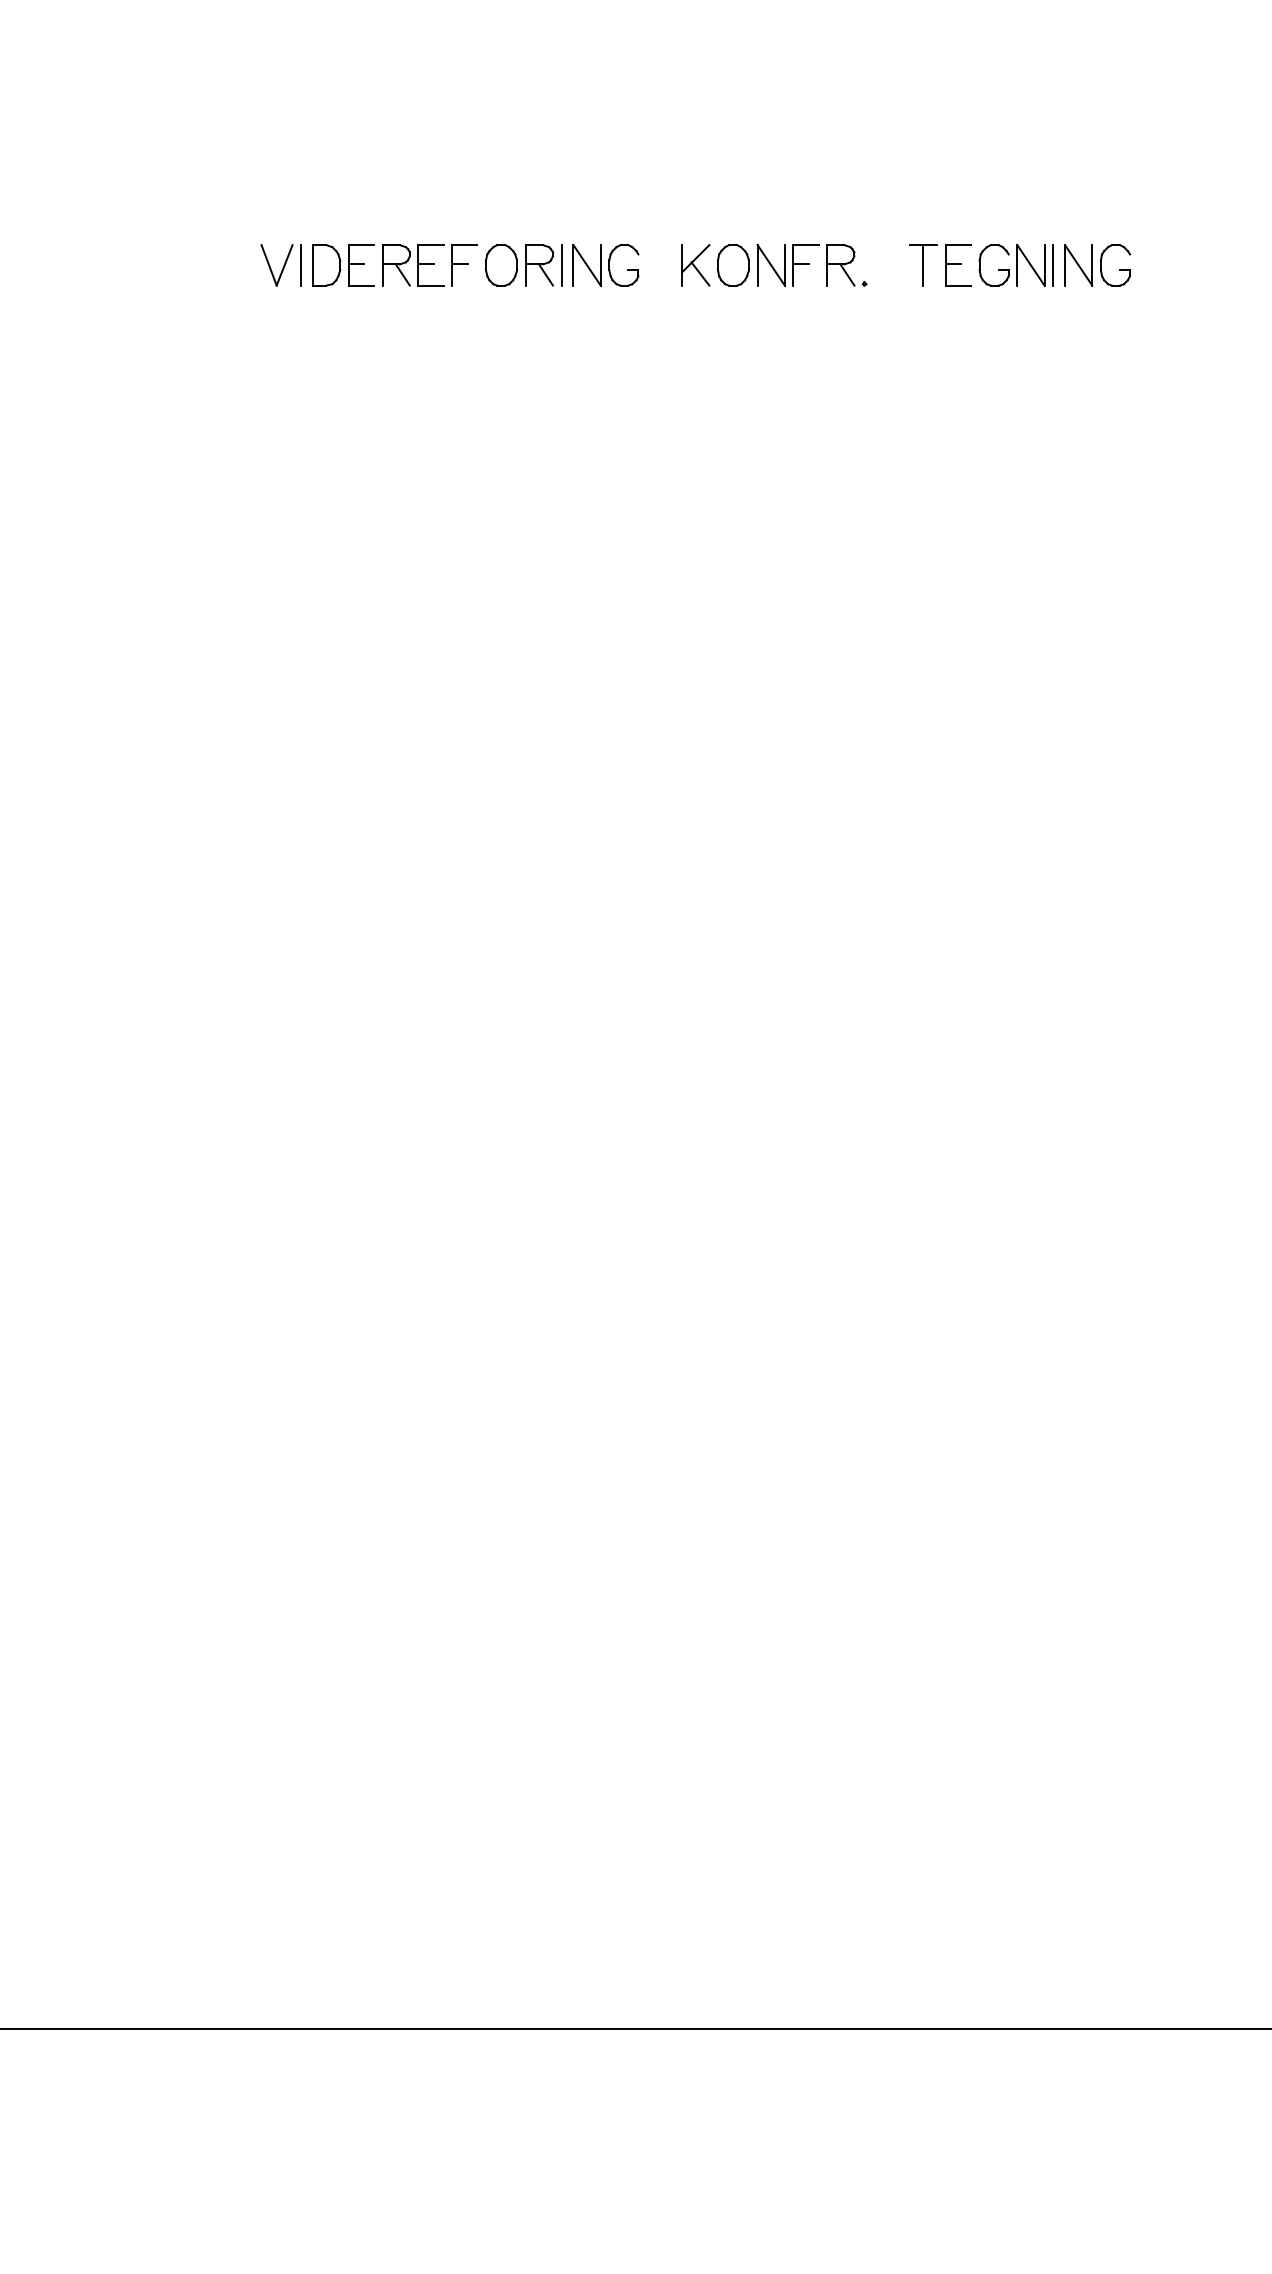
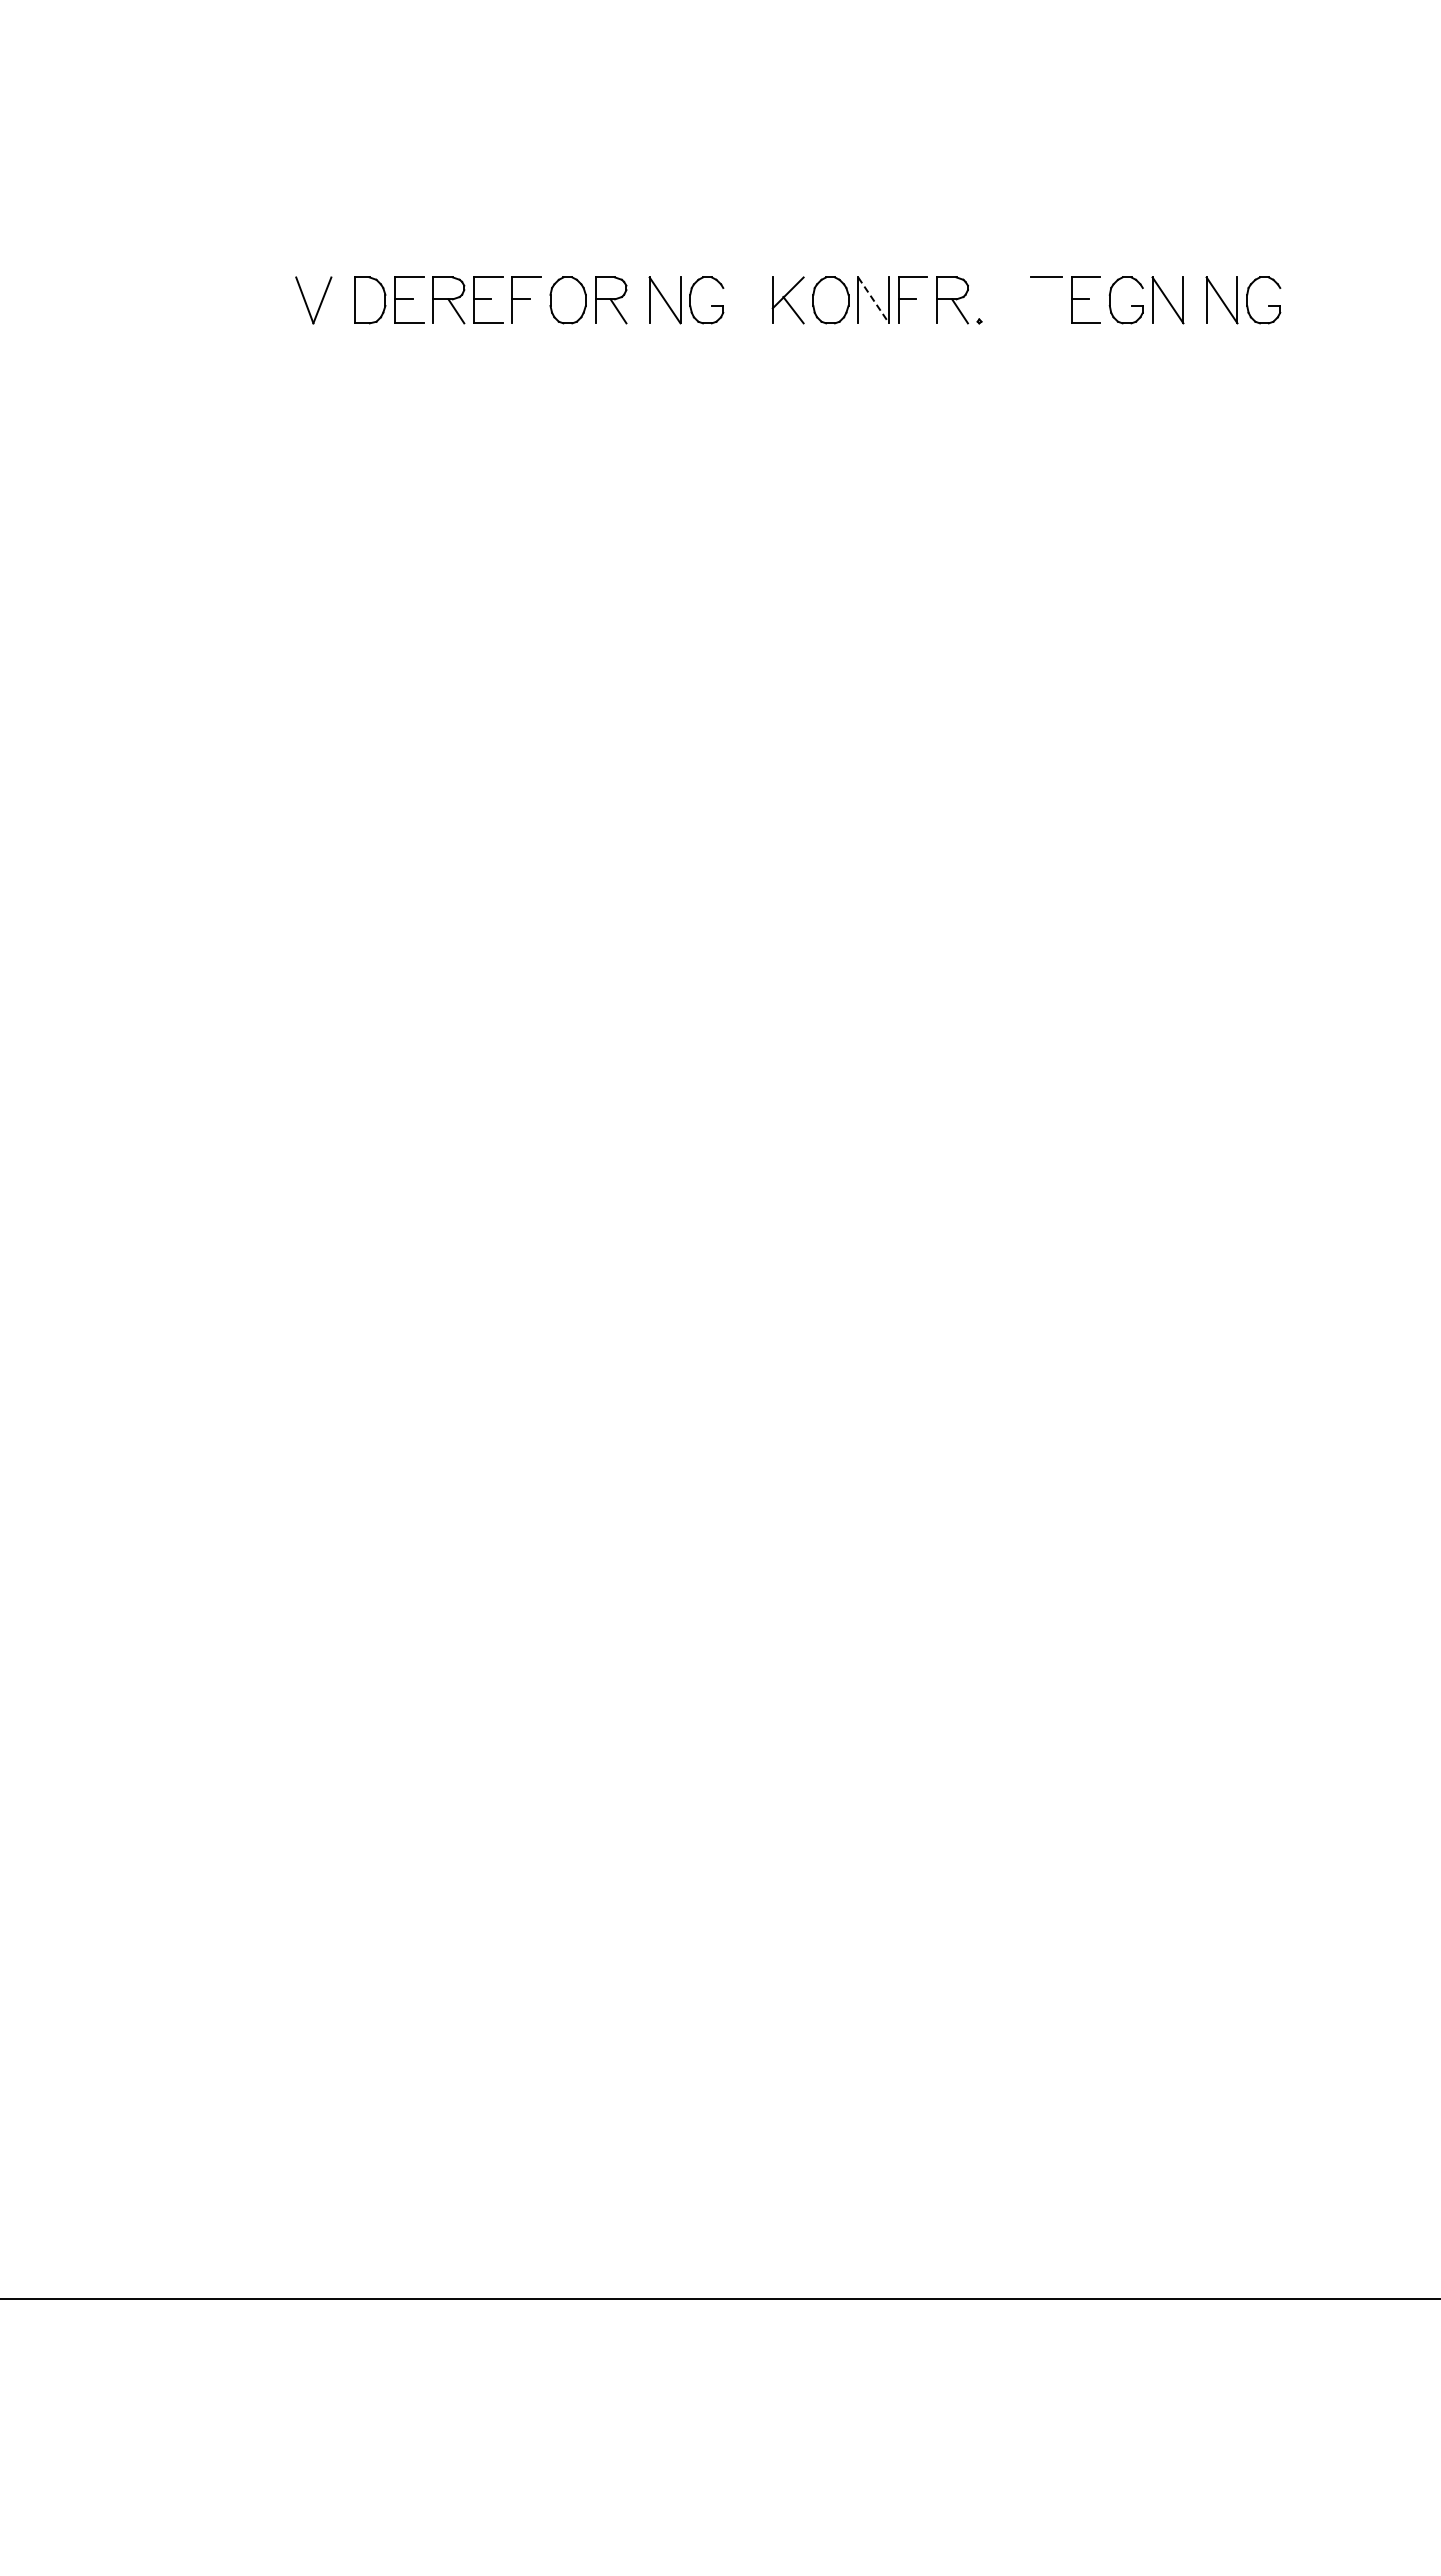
line: (301, 265) -> (341, 300), removed
line: (561, 265) -> (636, 300), removed
line: (771, 265) -> (873, 300), solid -> dashed
line: (923, 265) -> (1046, 300), removed
line: (1053, 265) -> (1193, 300), removed

